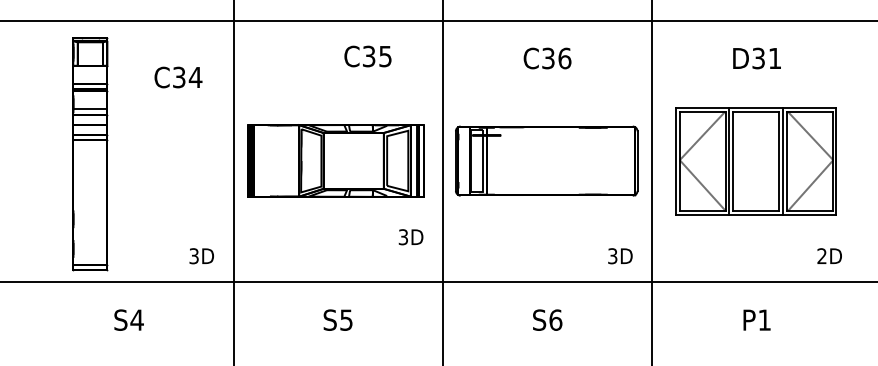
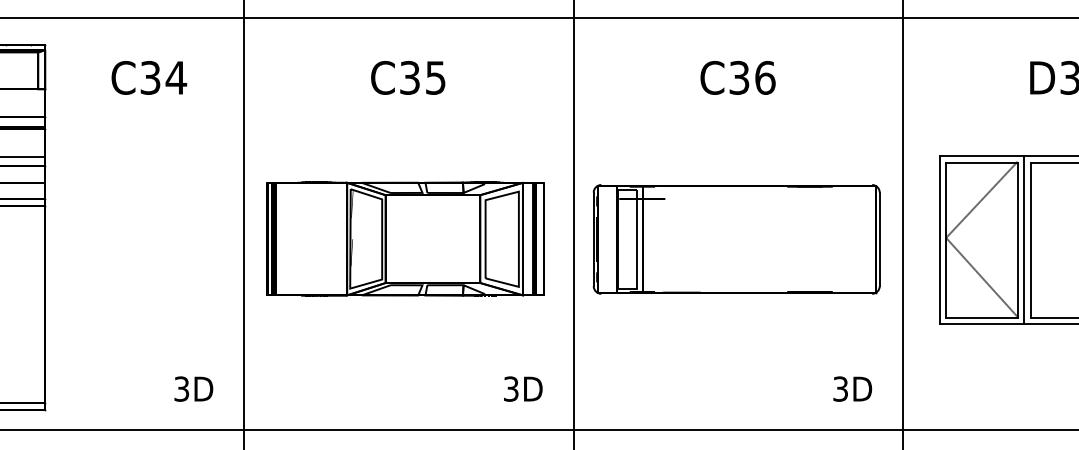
text: (367, 56) -> (407, 77), moved
text: (178, 77) -> (149, 77), moved
text: (410, 237) -> (522, 389), moved

